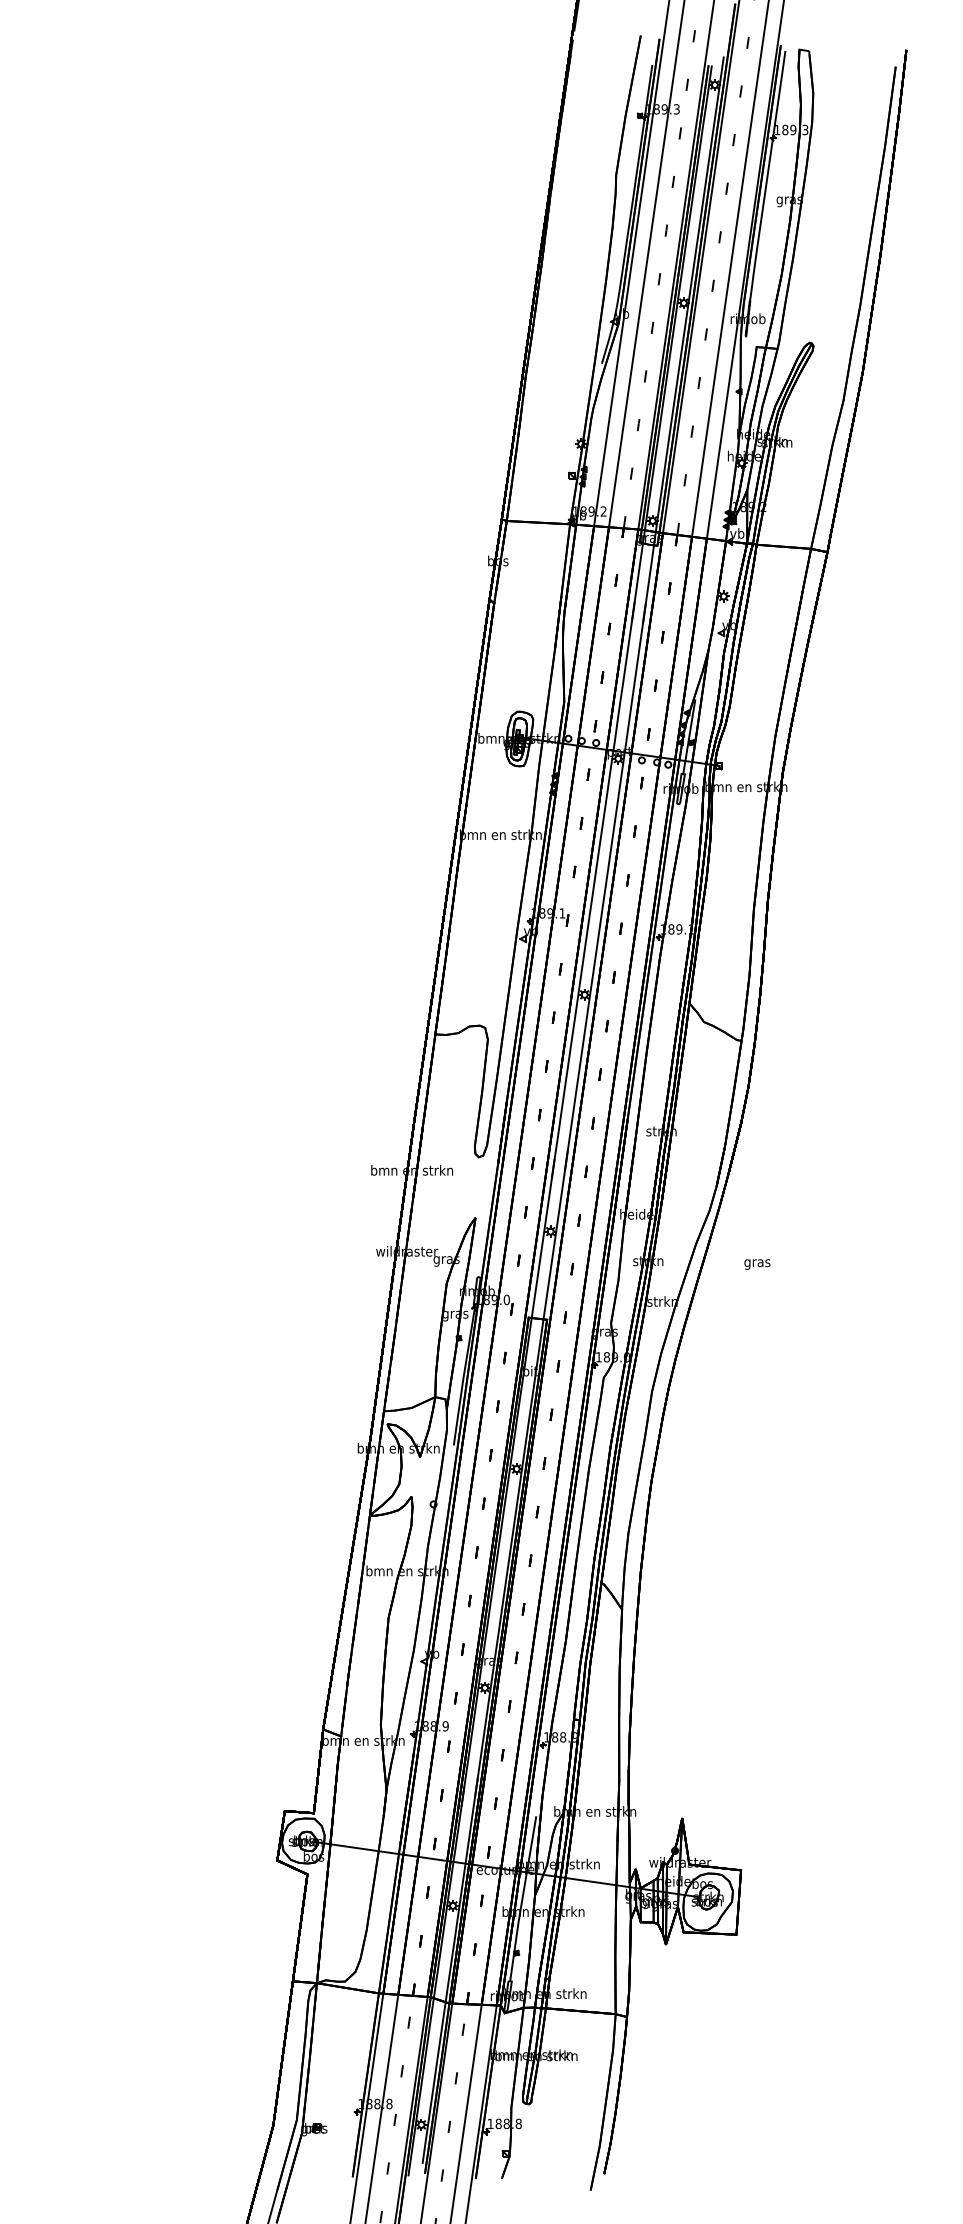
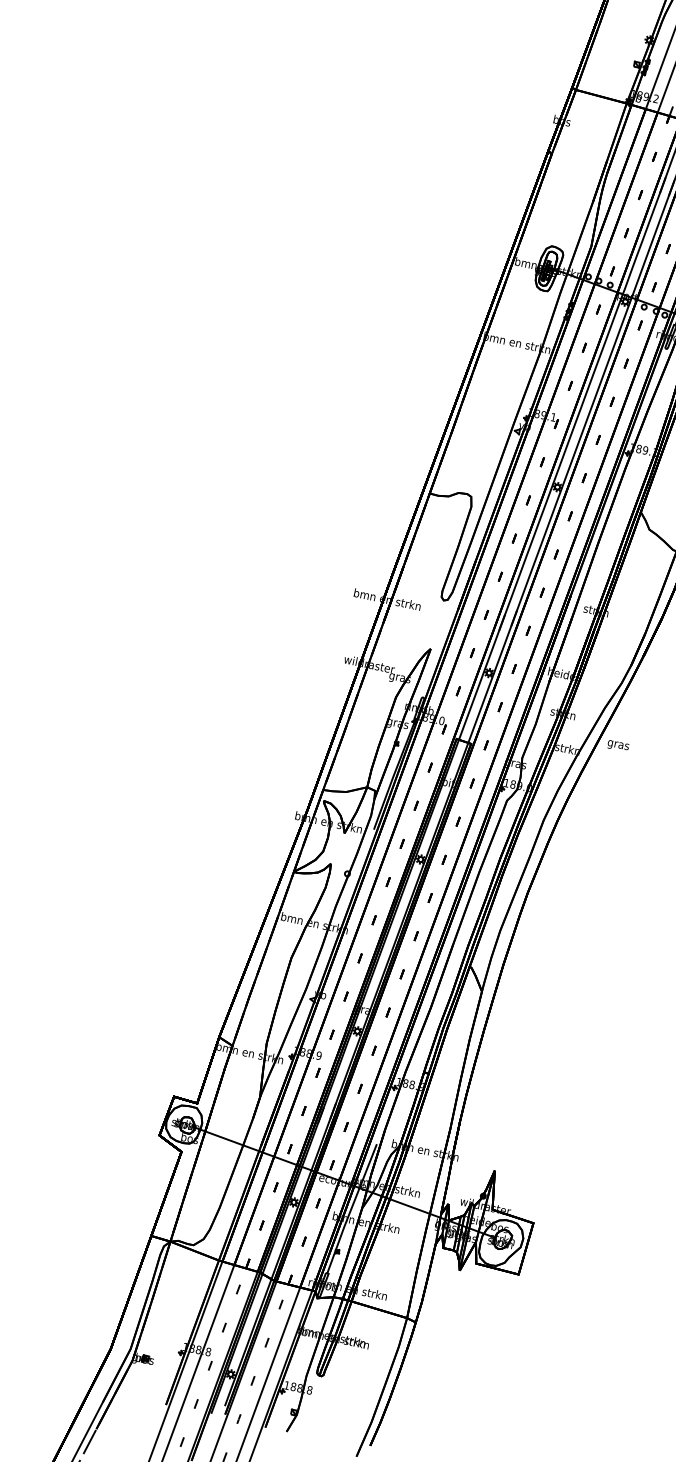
text: (757, 1264) -> (618, 746), moved

